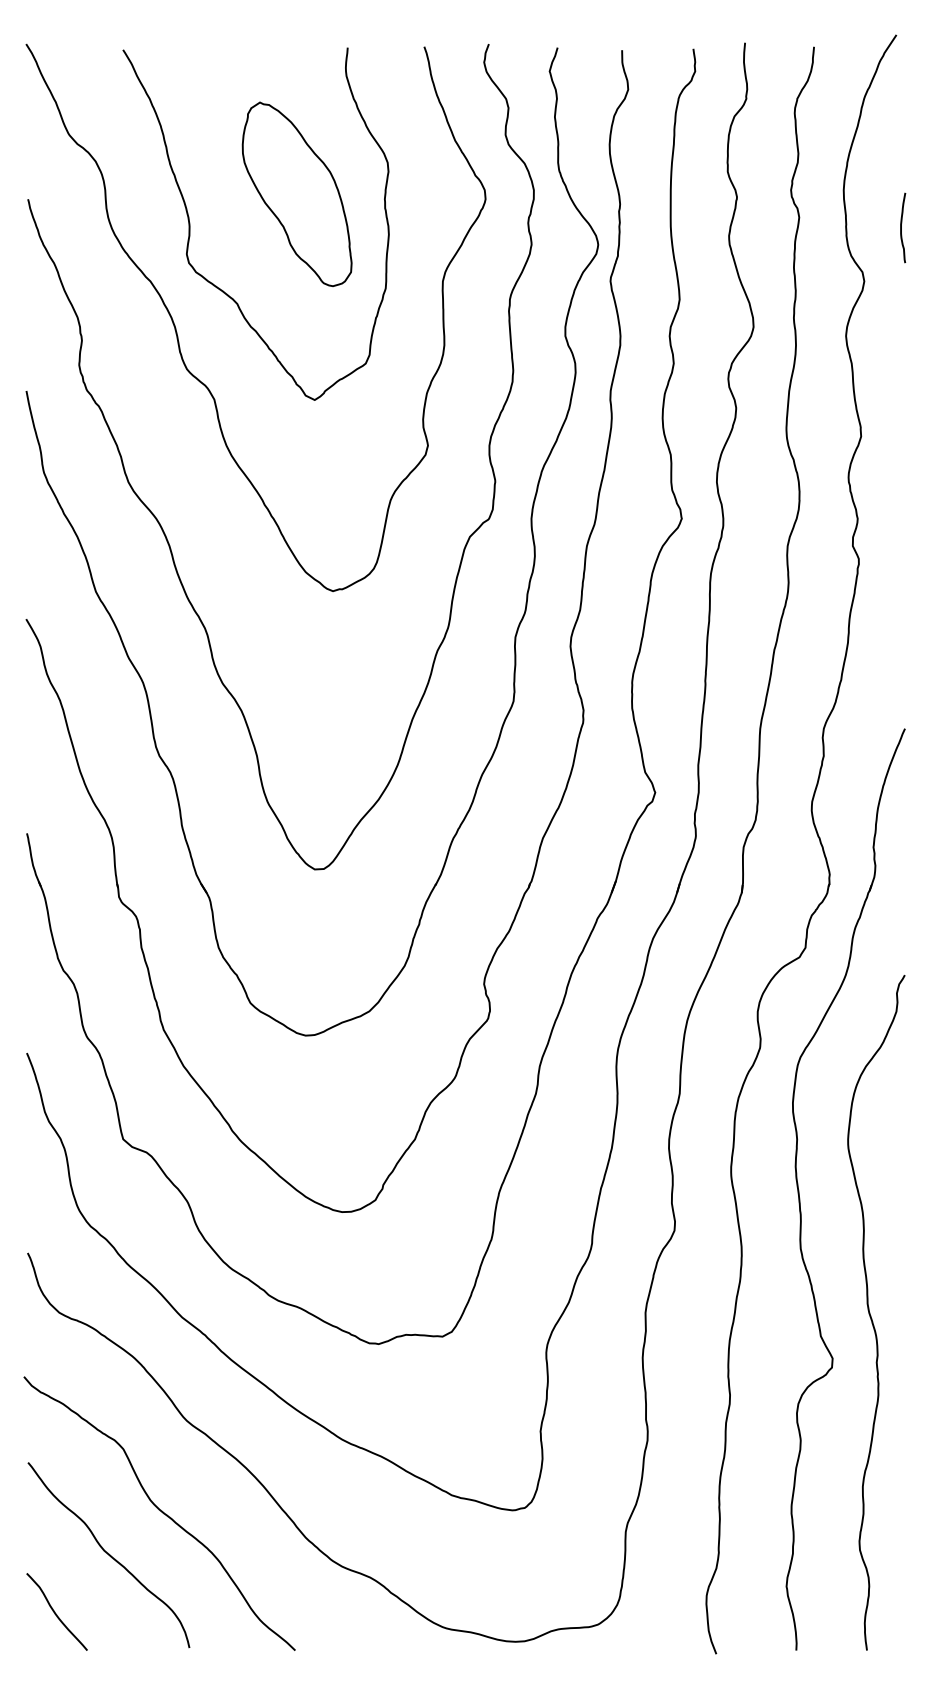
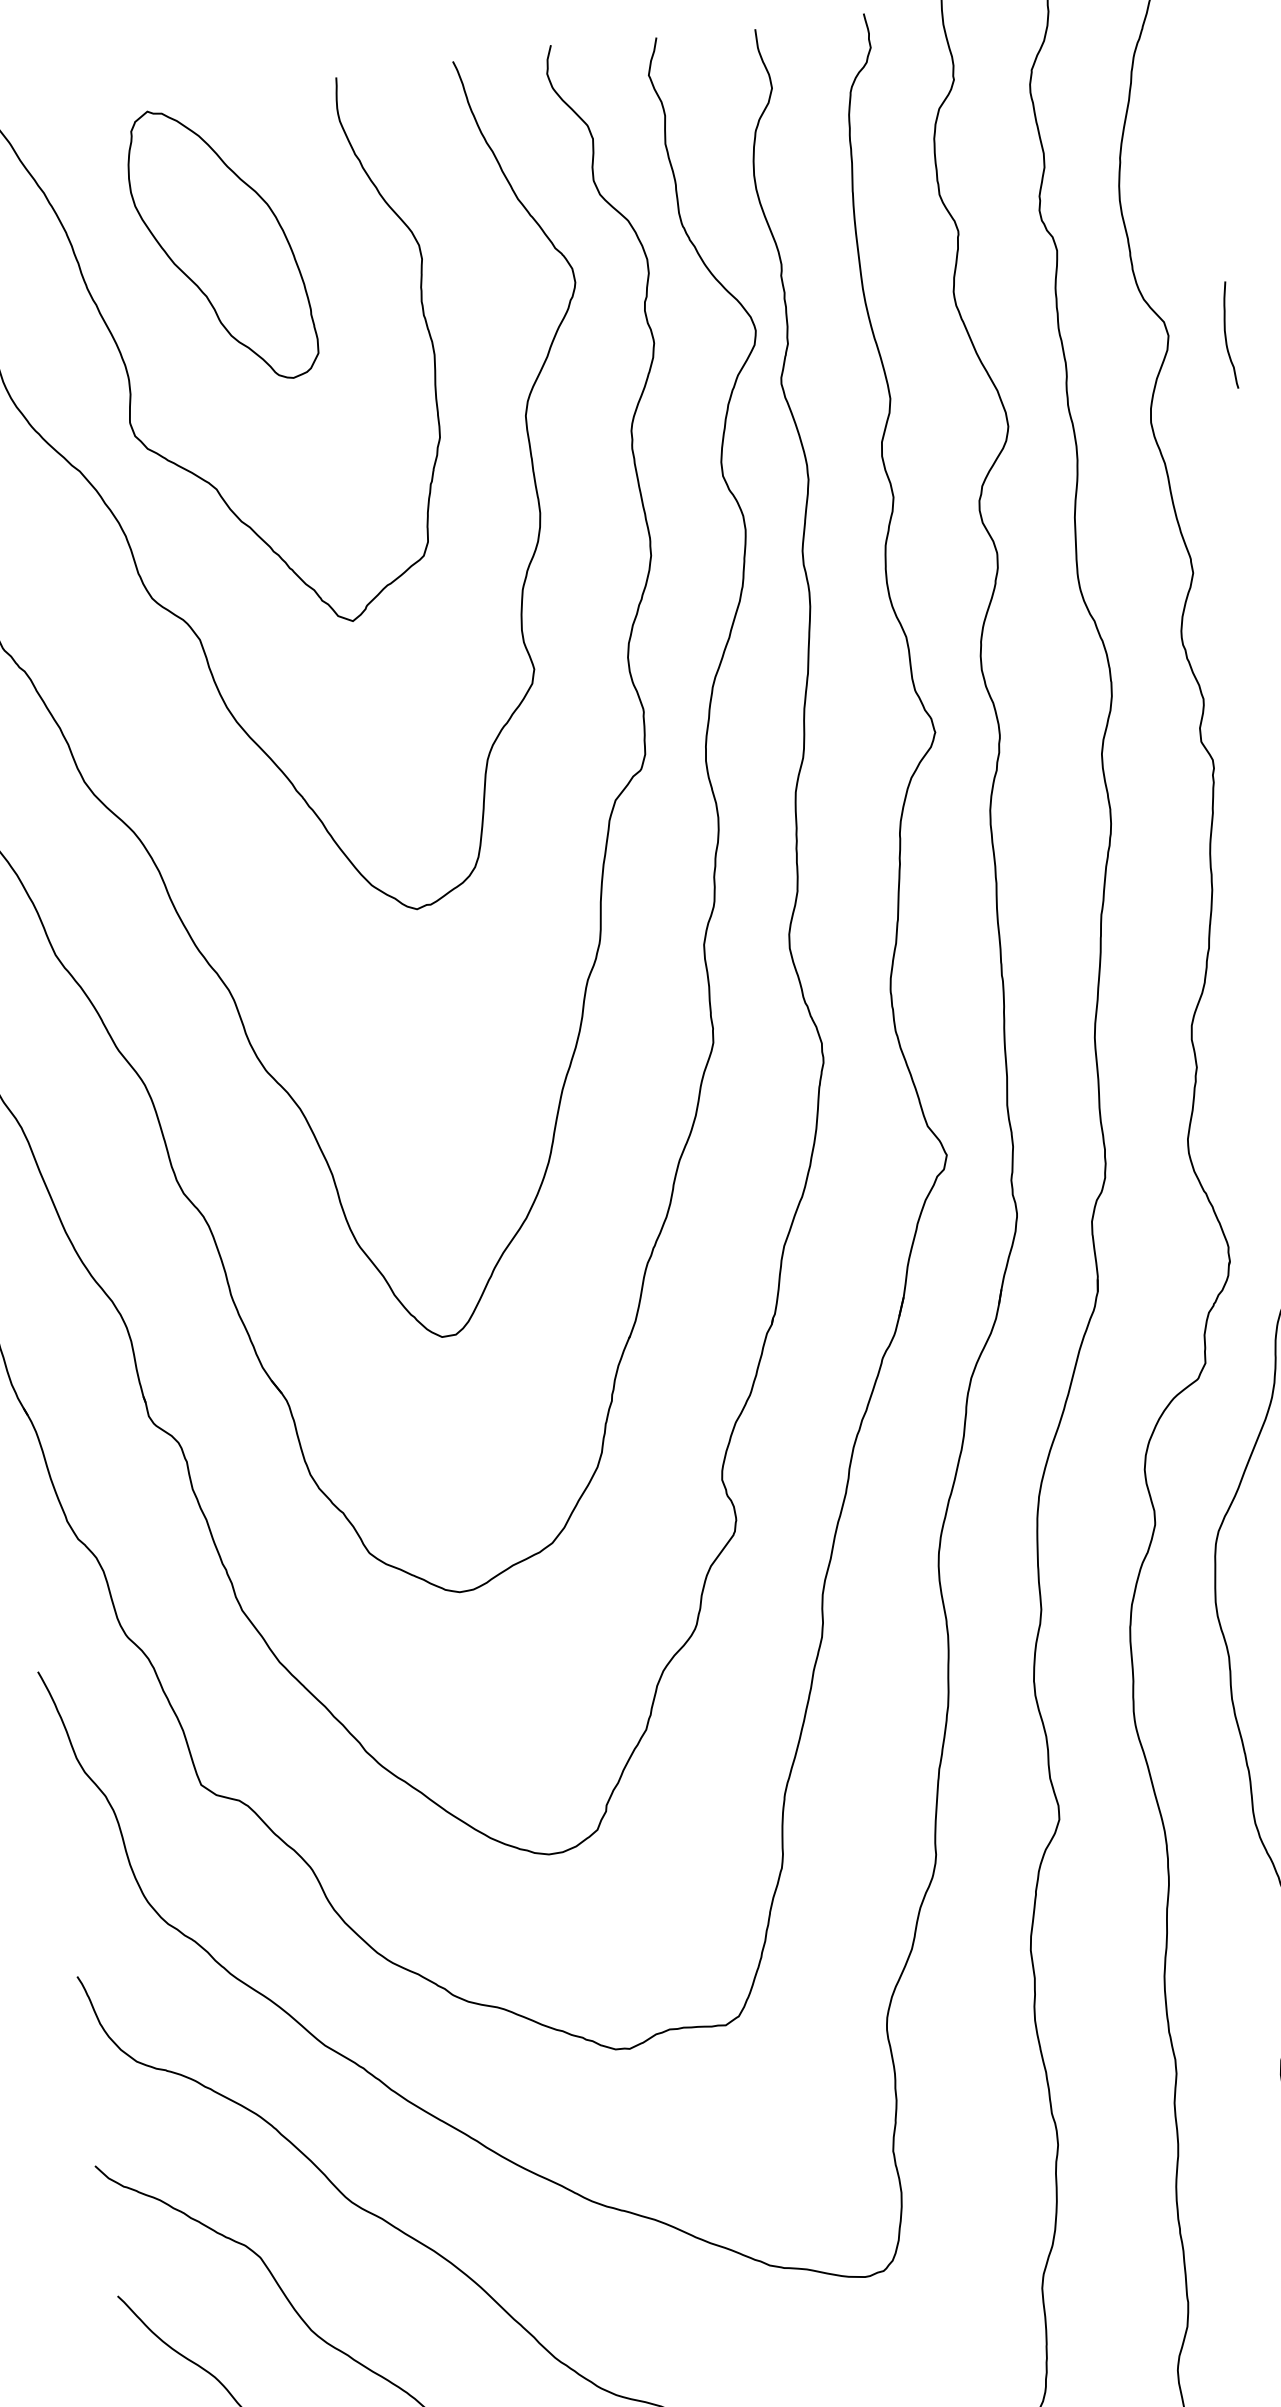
part: (296, 193) -> (220, 243), moved
curve: (901, 227) -> (1226, 335), moved

